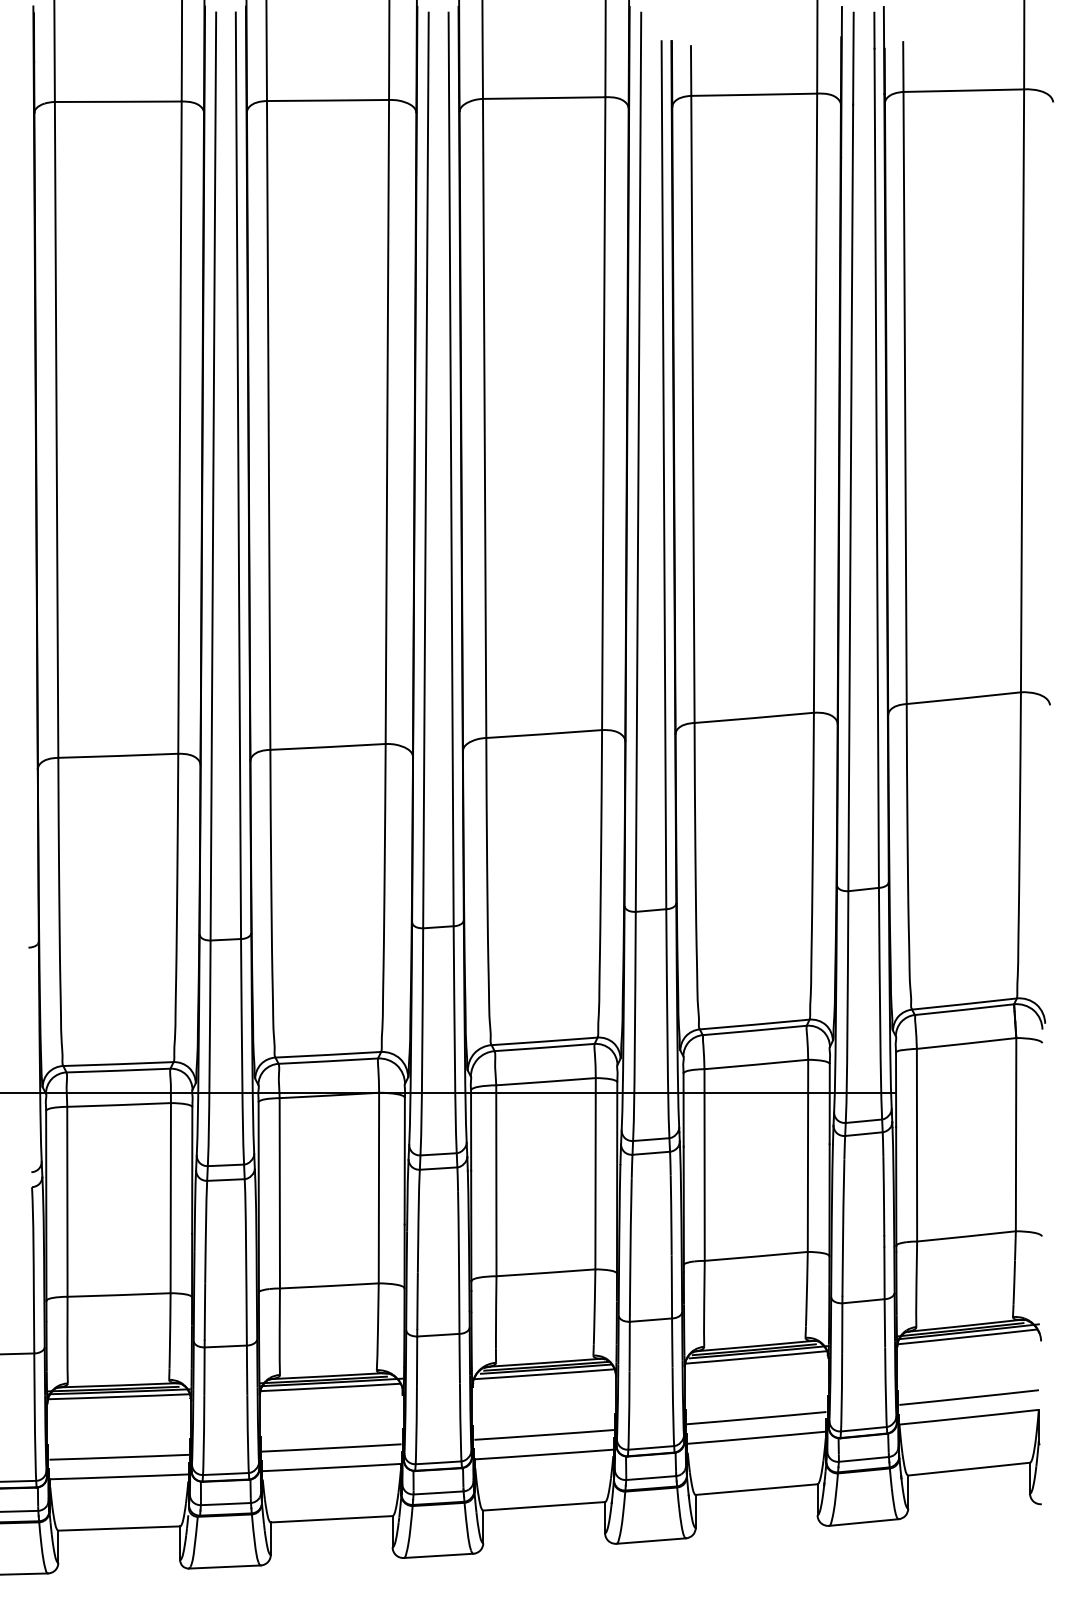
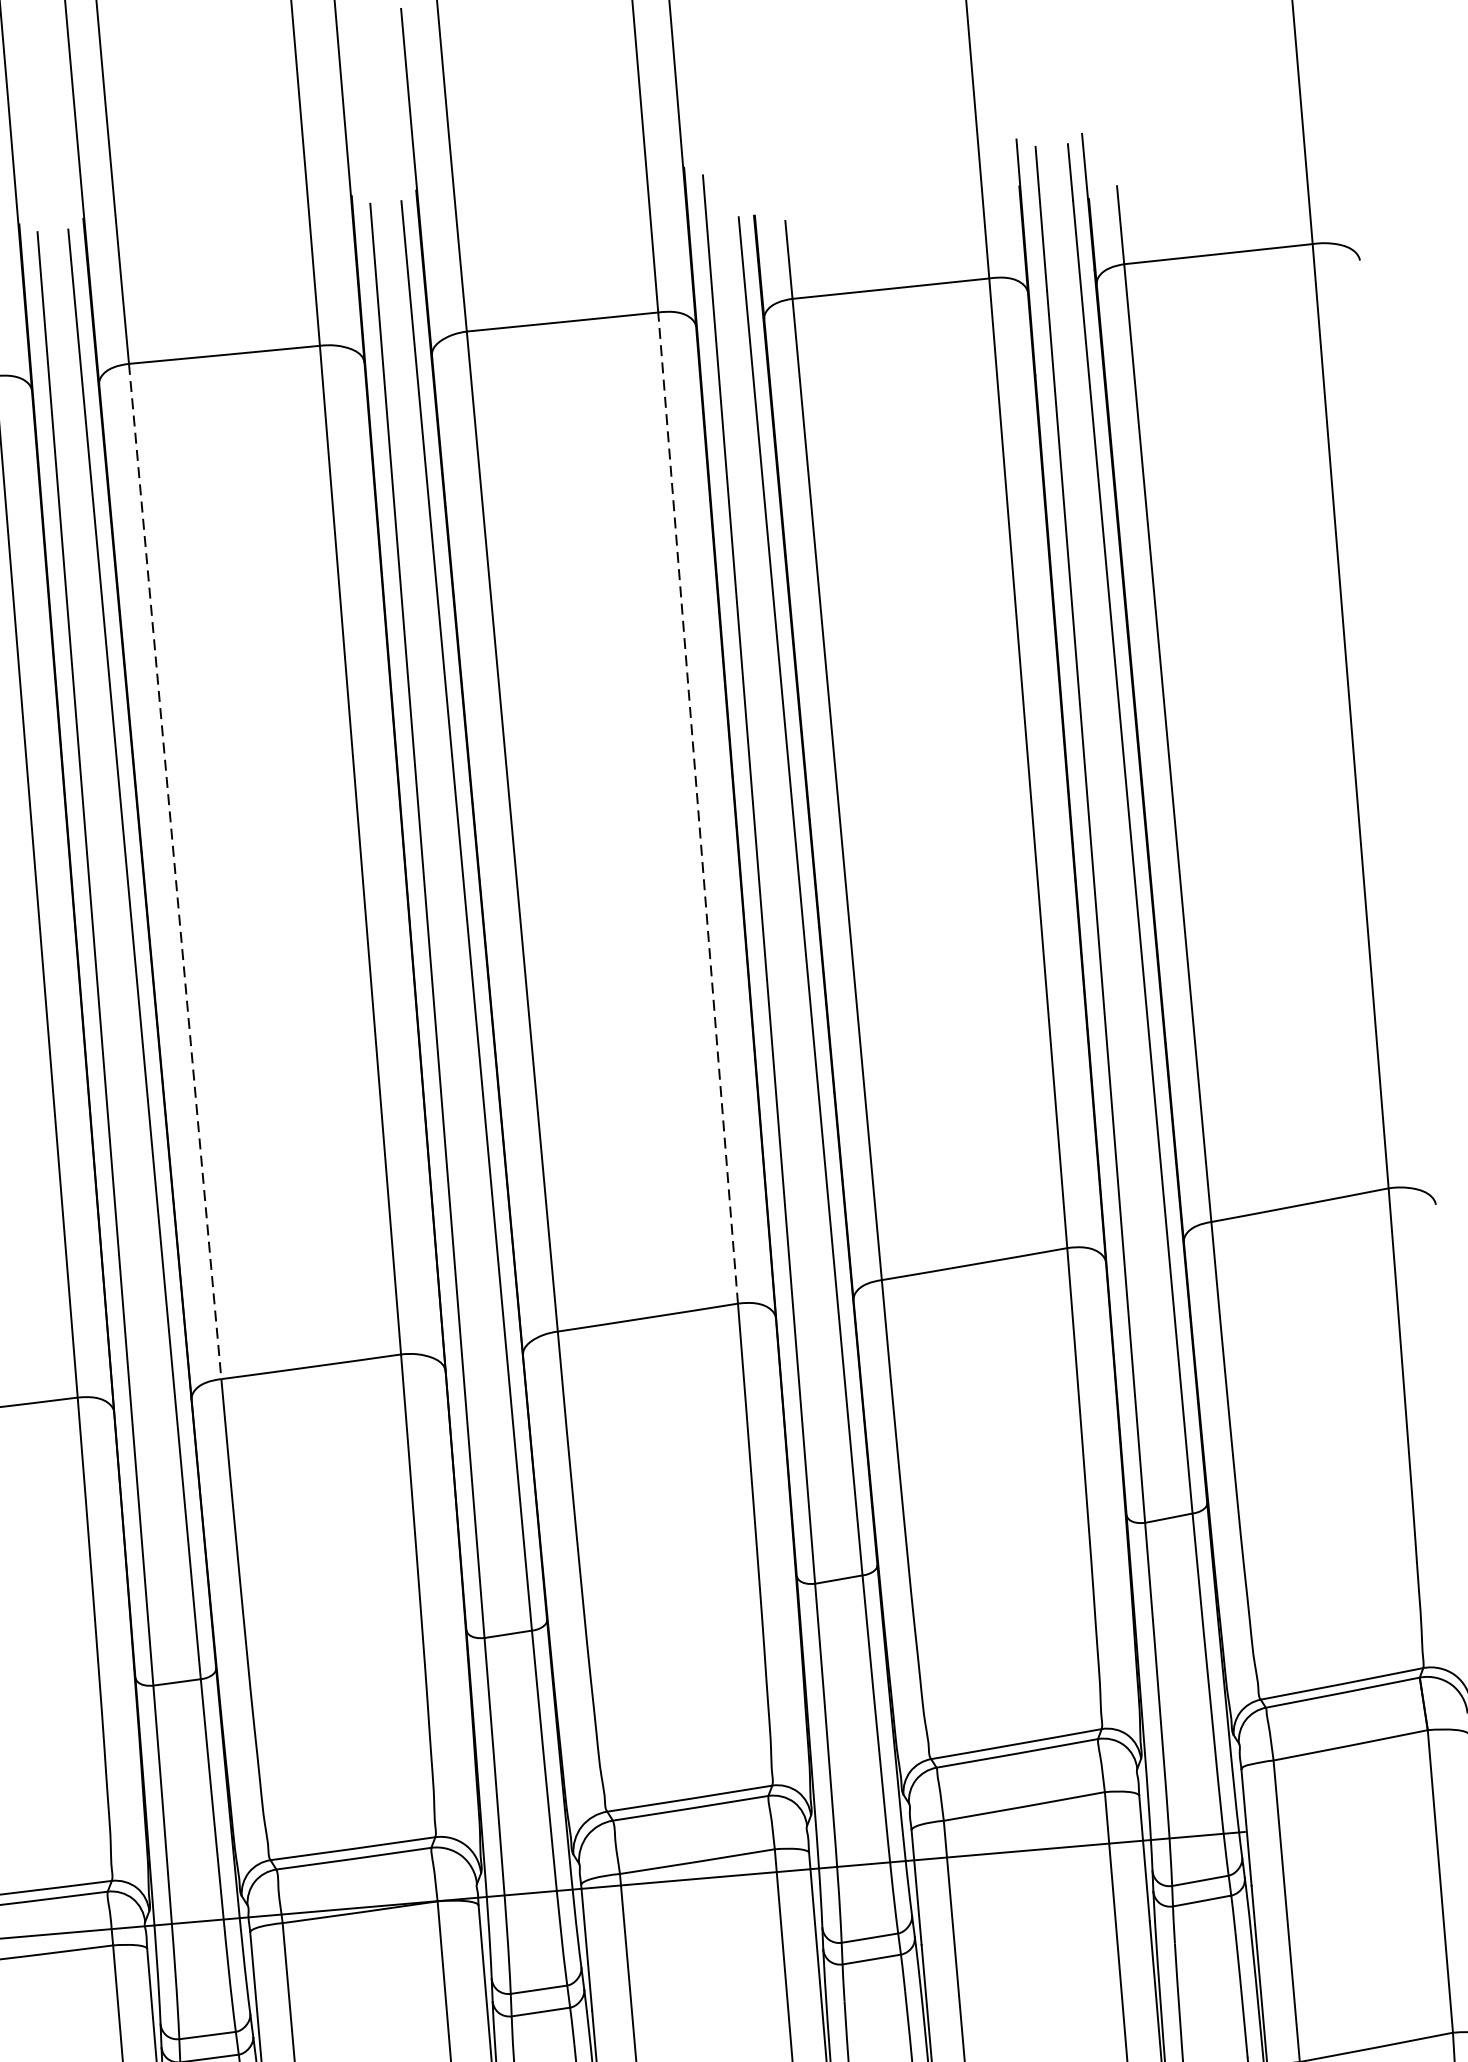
line: (603, 413) -> (697, 807), solid -> dashed
line: (268, 425) -> (174, 871), solid -> dashed

